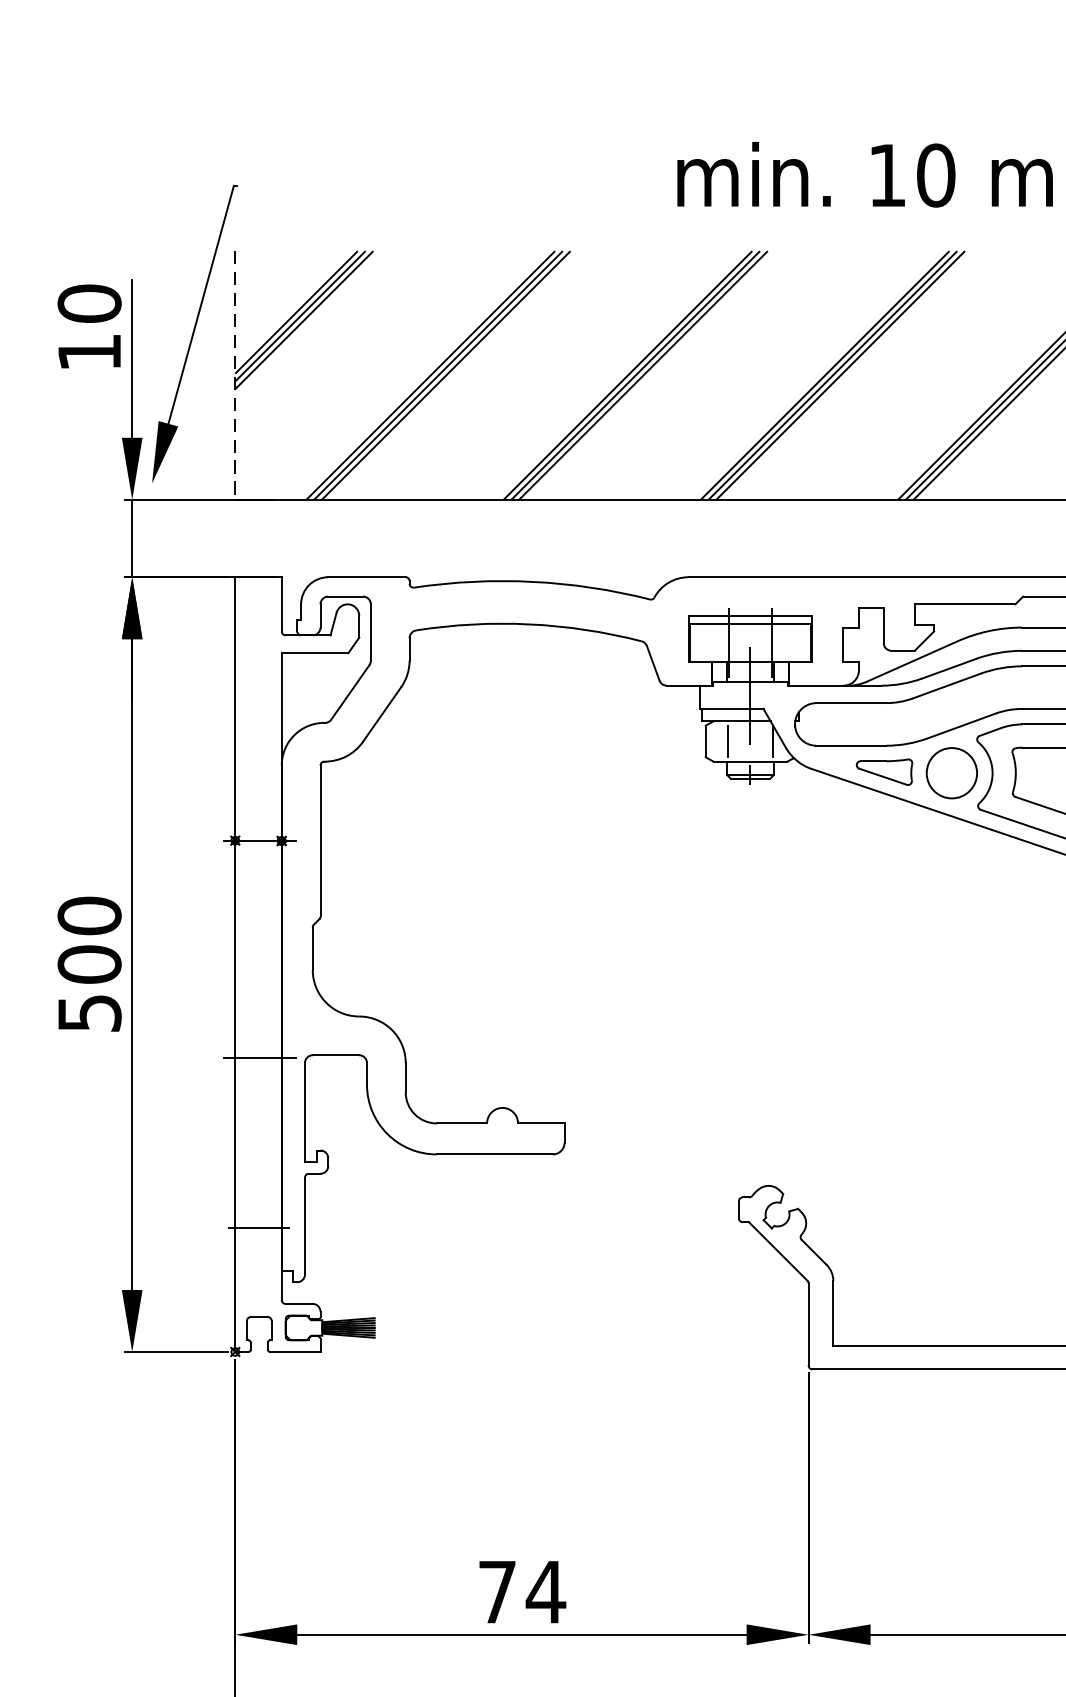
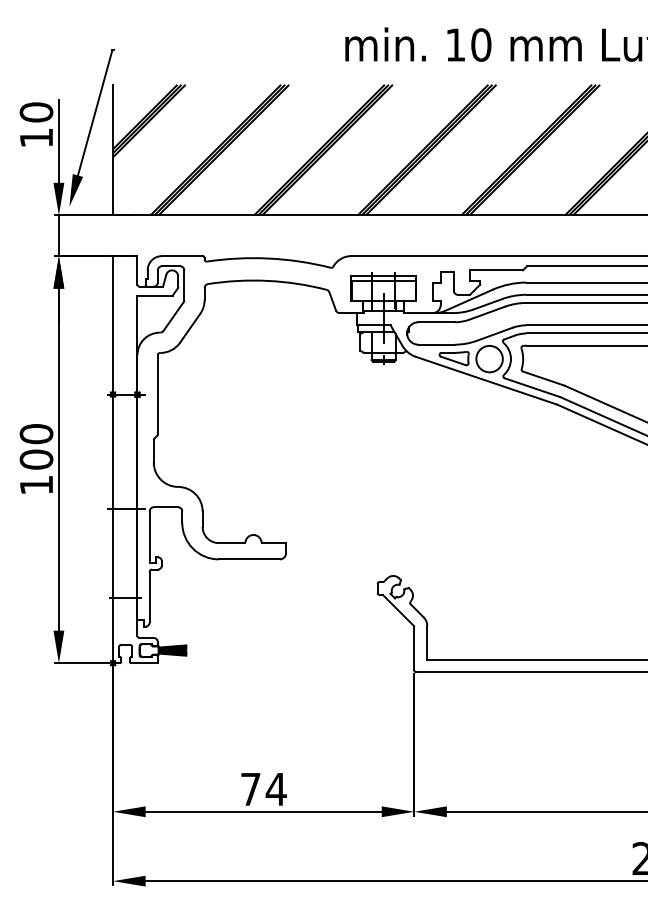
line: (236, 376) -> (113, 150), dashed -> solid
text: (89, 1013) -> (36, 485), 500 -> 100

